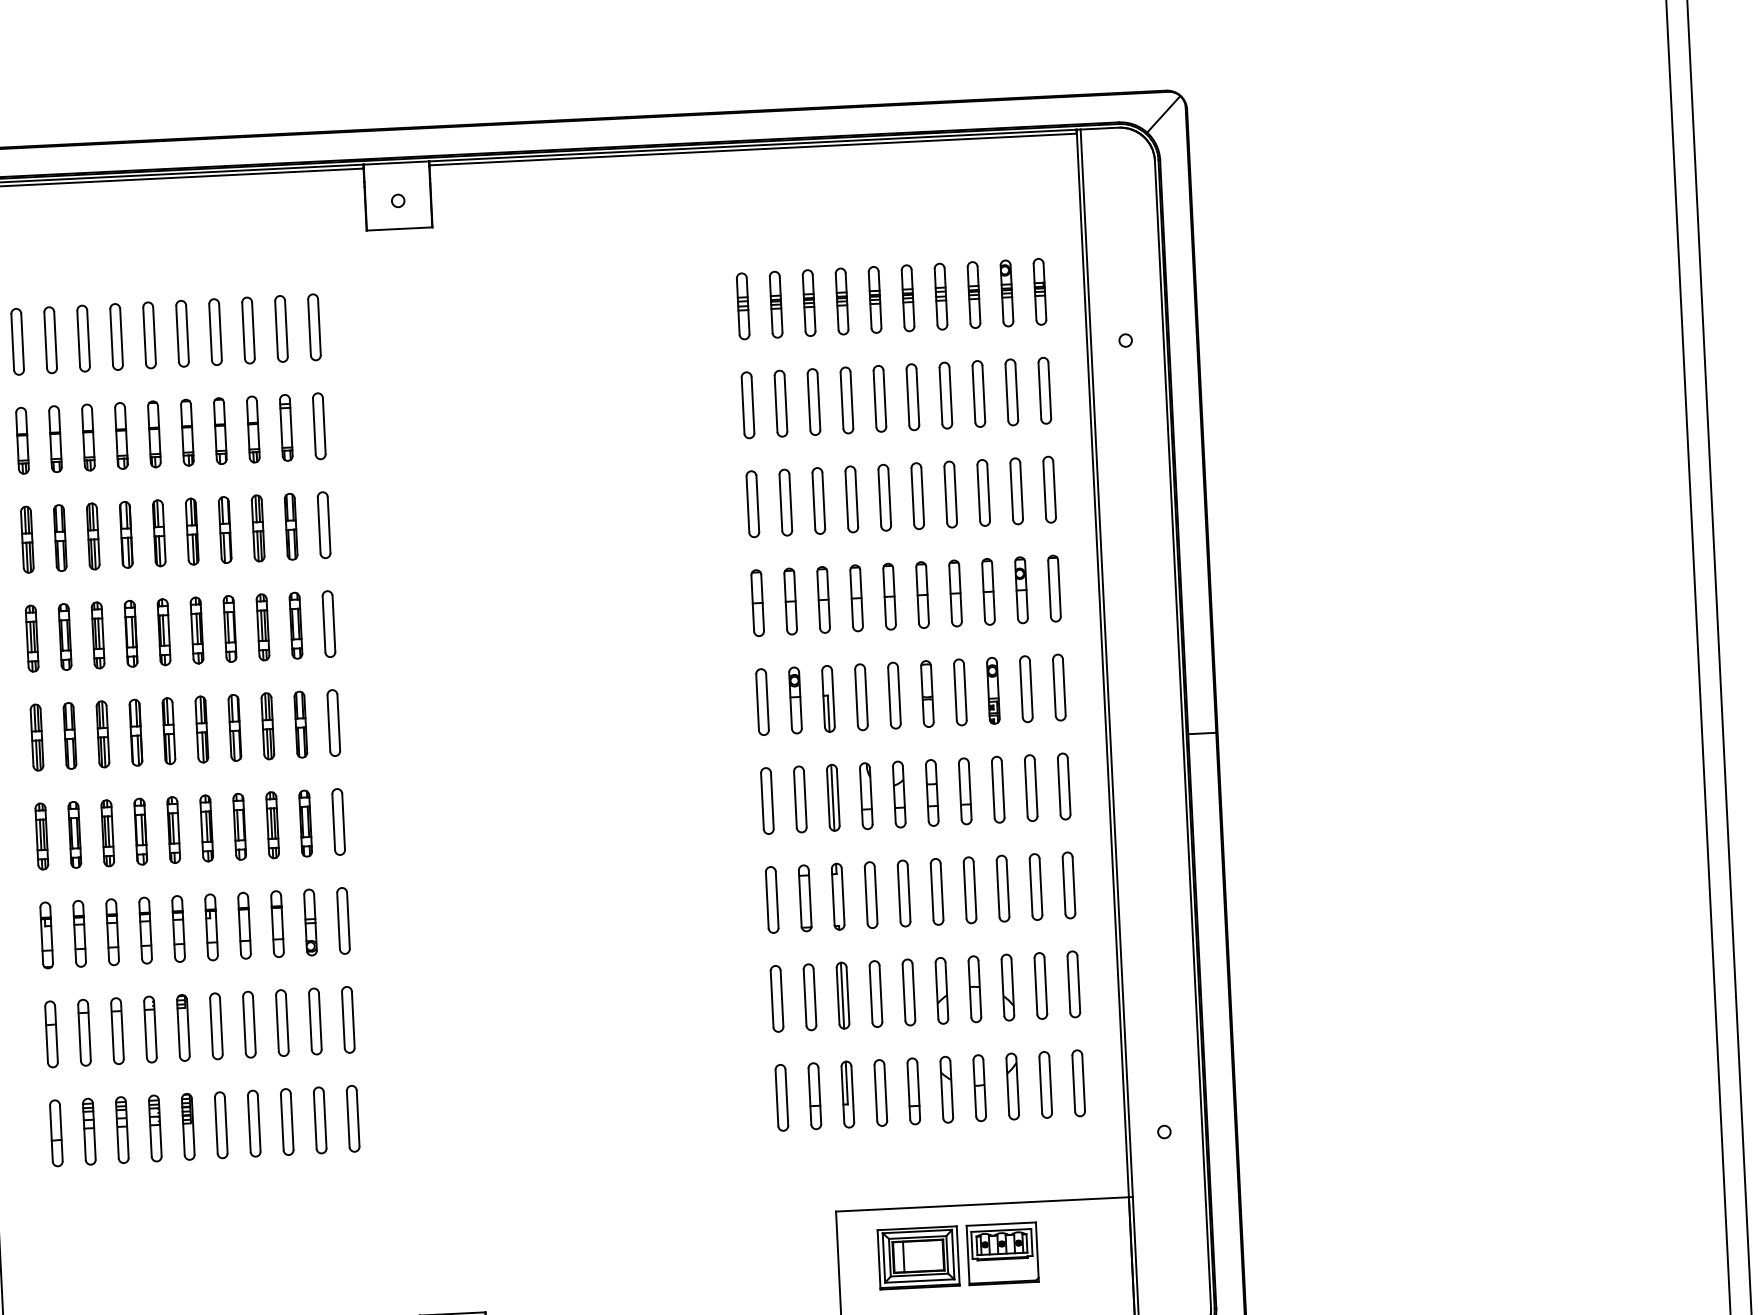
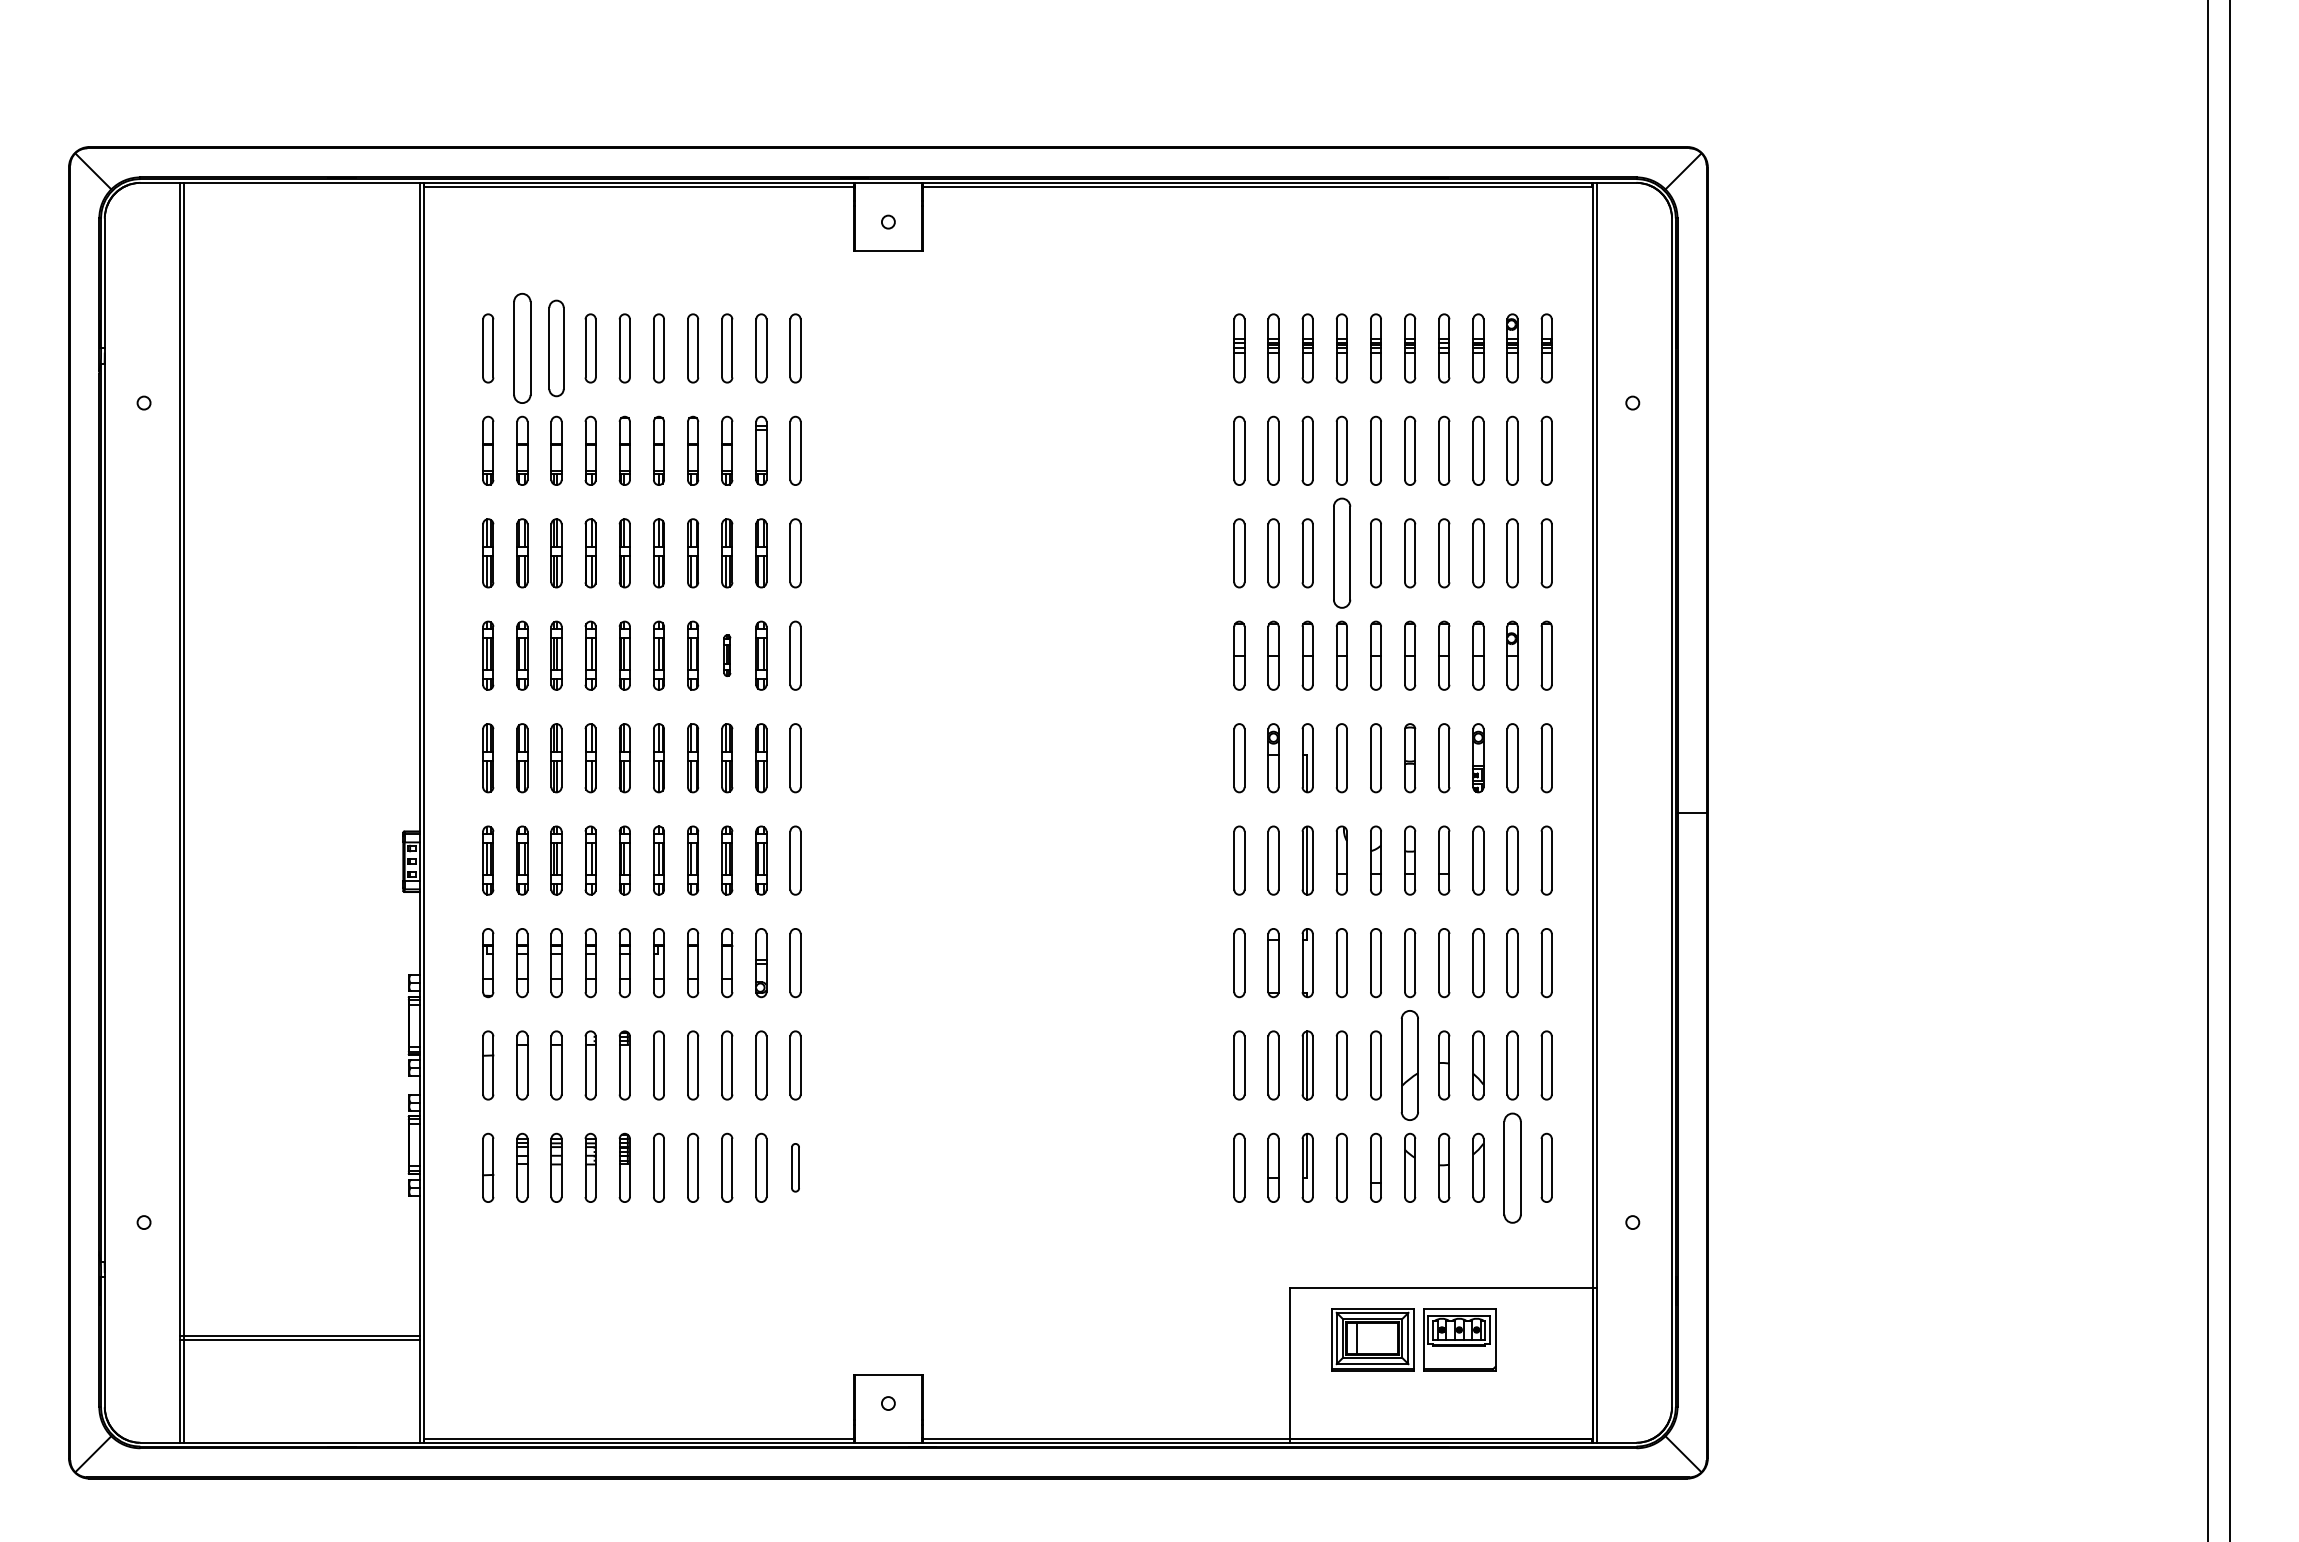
part: (83, 338) -> (556, 348), size x1.4
part: (50, 340) -> (522, 348), size x1.6
part: (851, 499) -> (1341, 553), size x1.6
part: (263, 627) -> (727, 655), size x0.6
part: (942, 990) -> (1410, 1065), size x1.6
part: (1045, 1084) -> (1512, 1167), size x1.6
part: (353, 1118) -> (795, 1167), size x0.7

